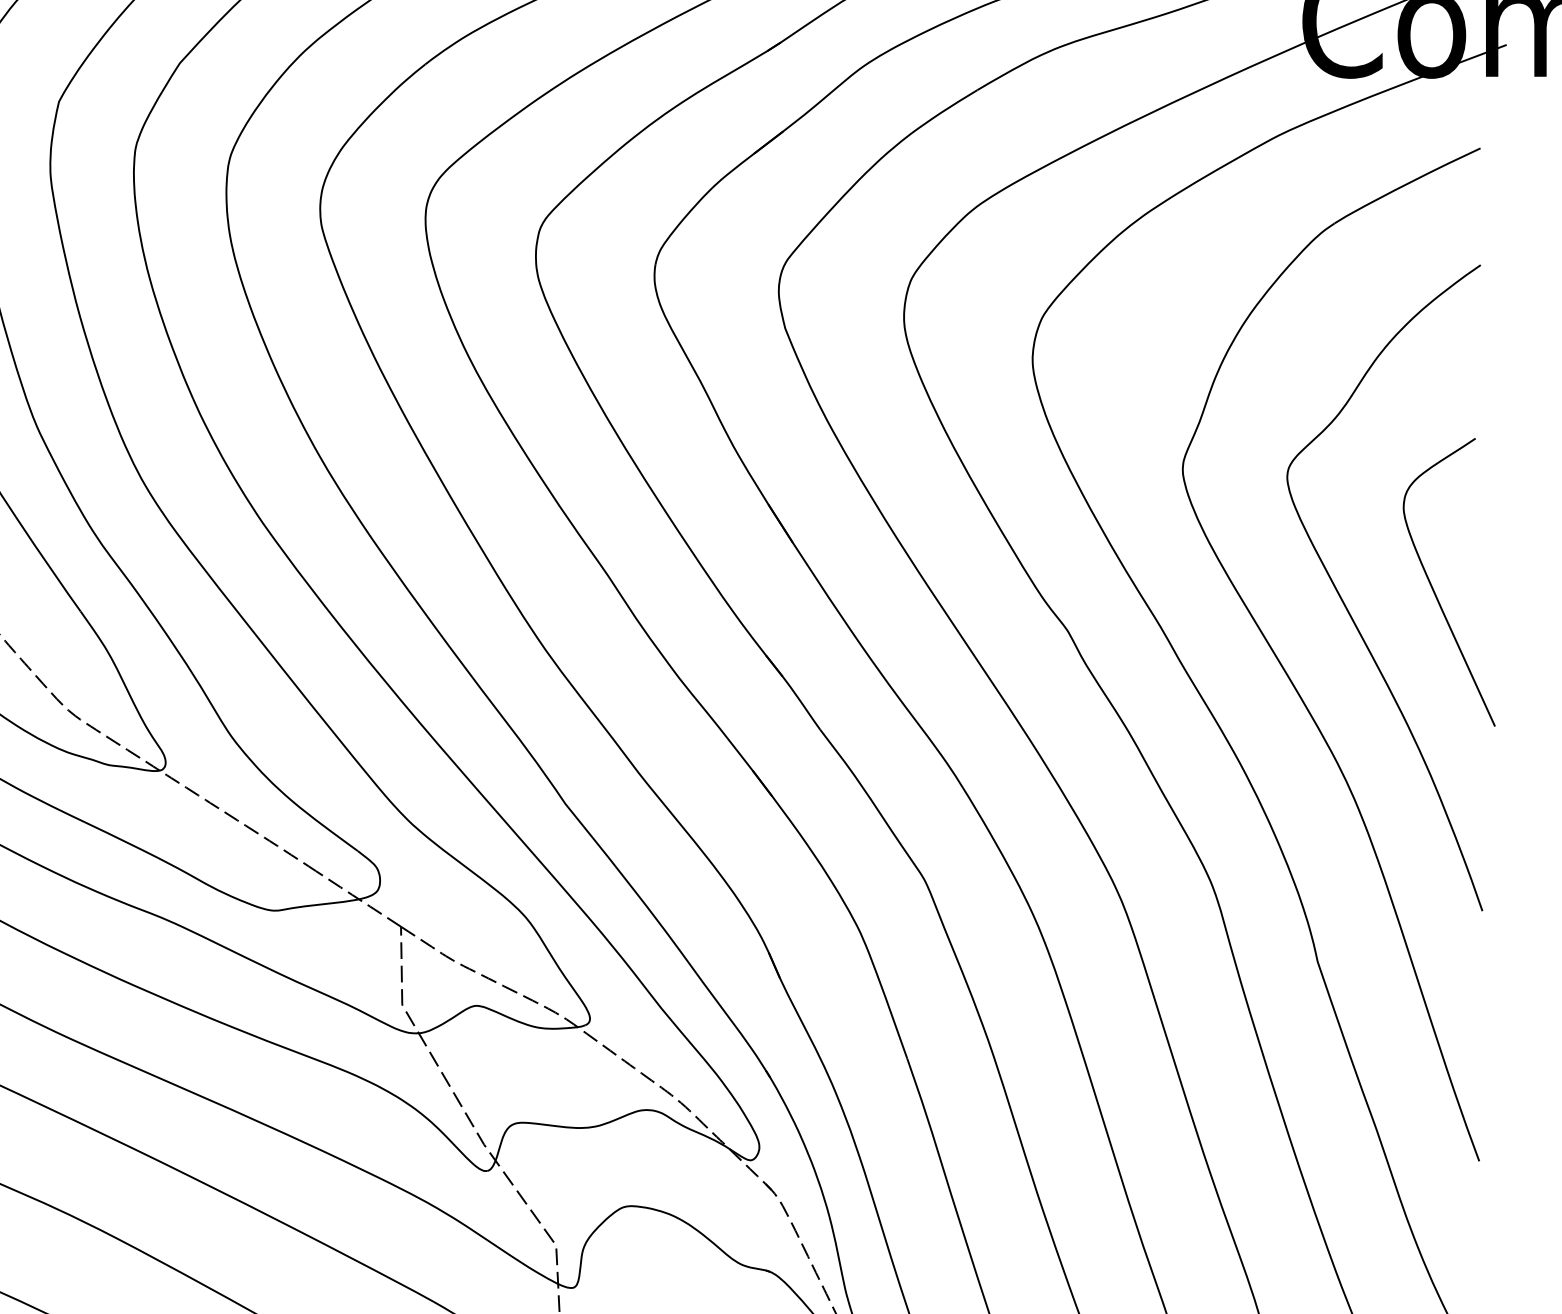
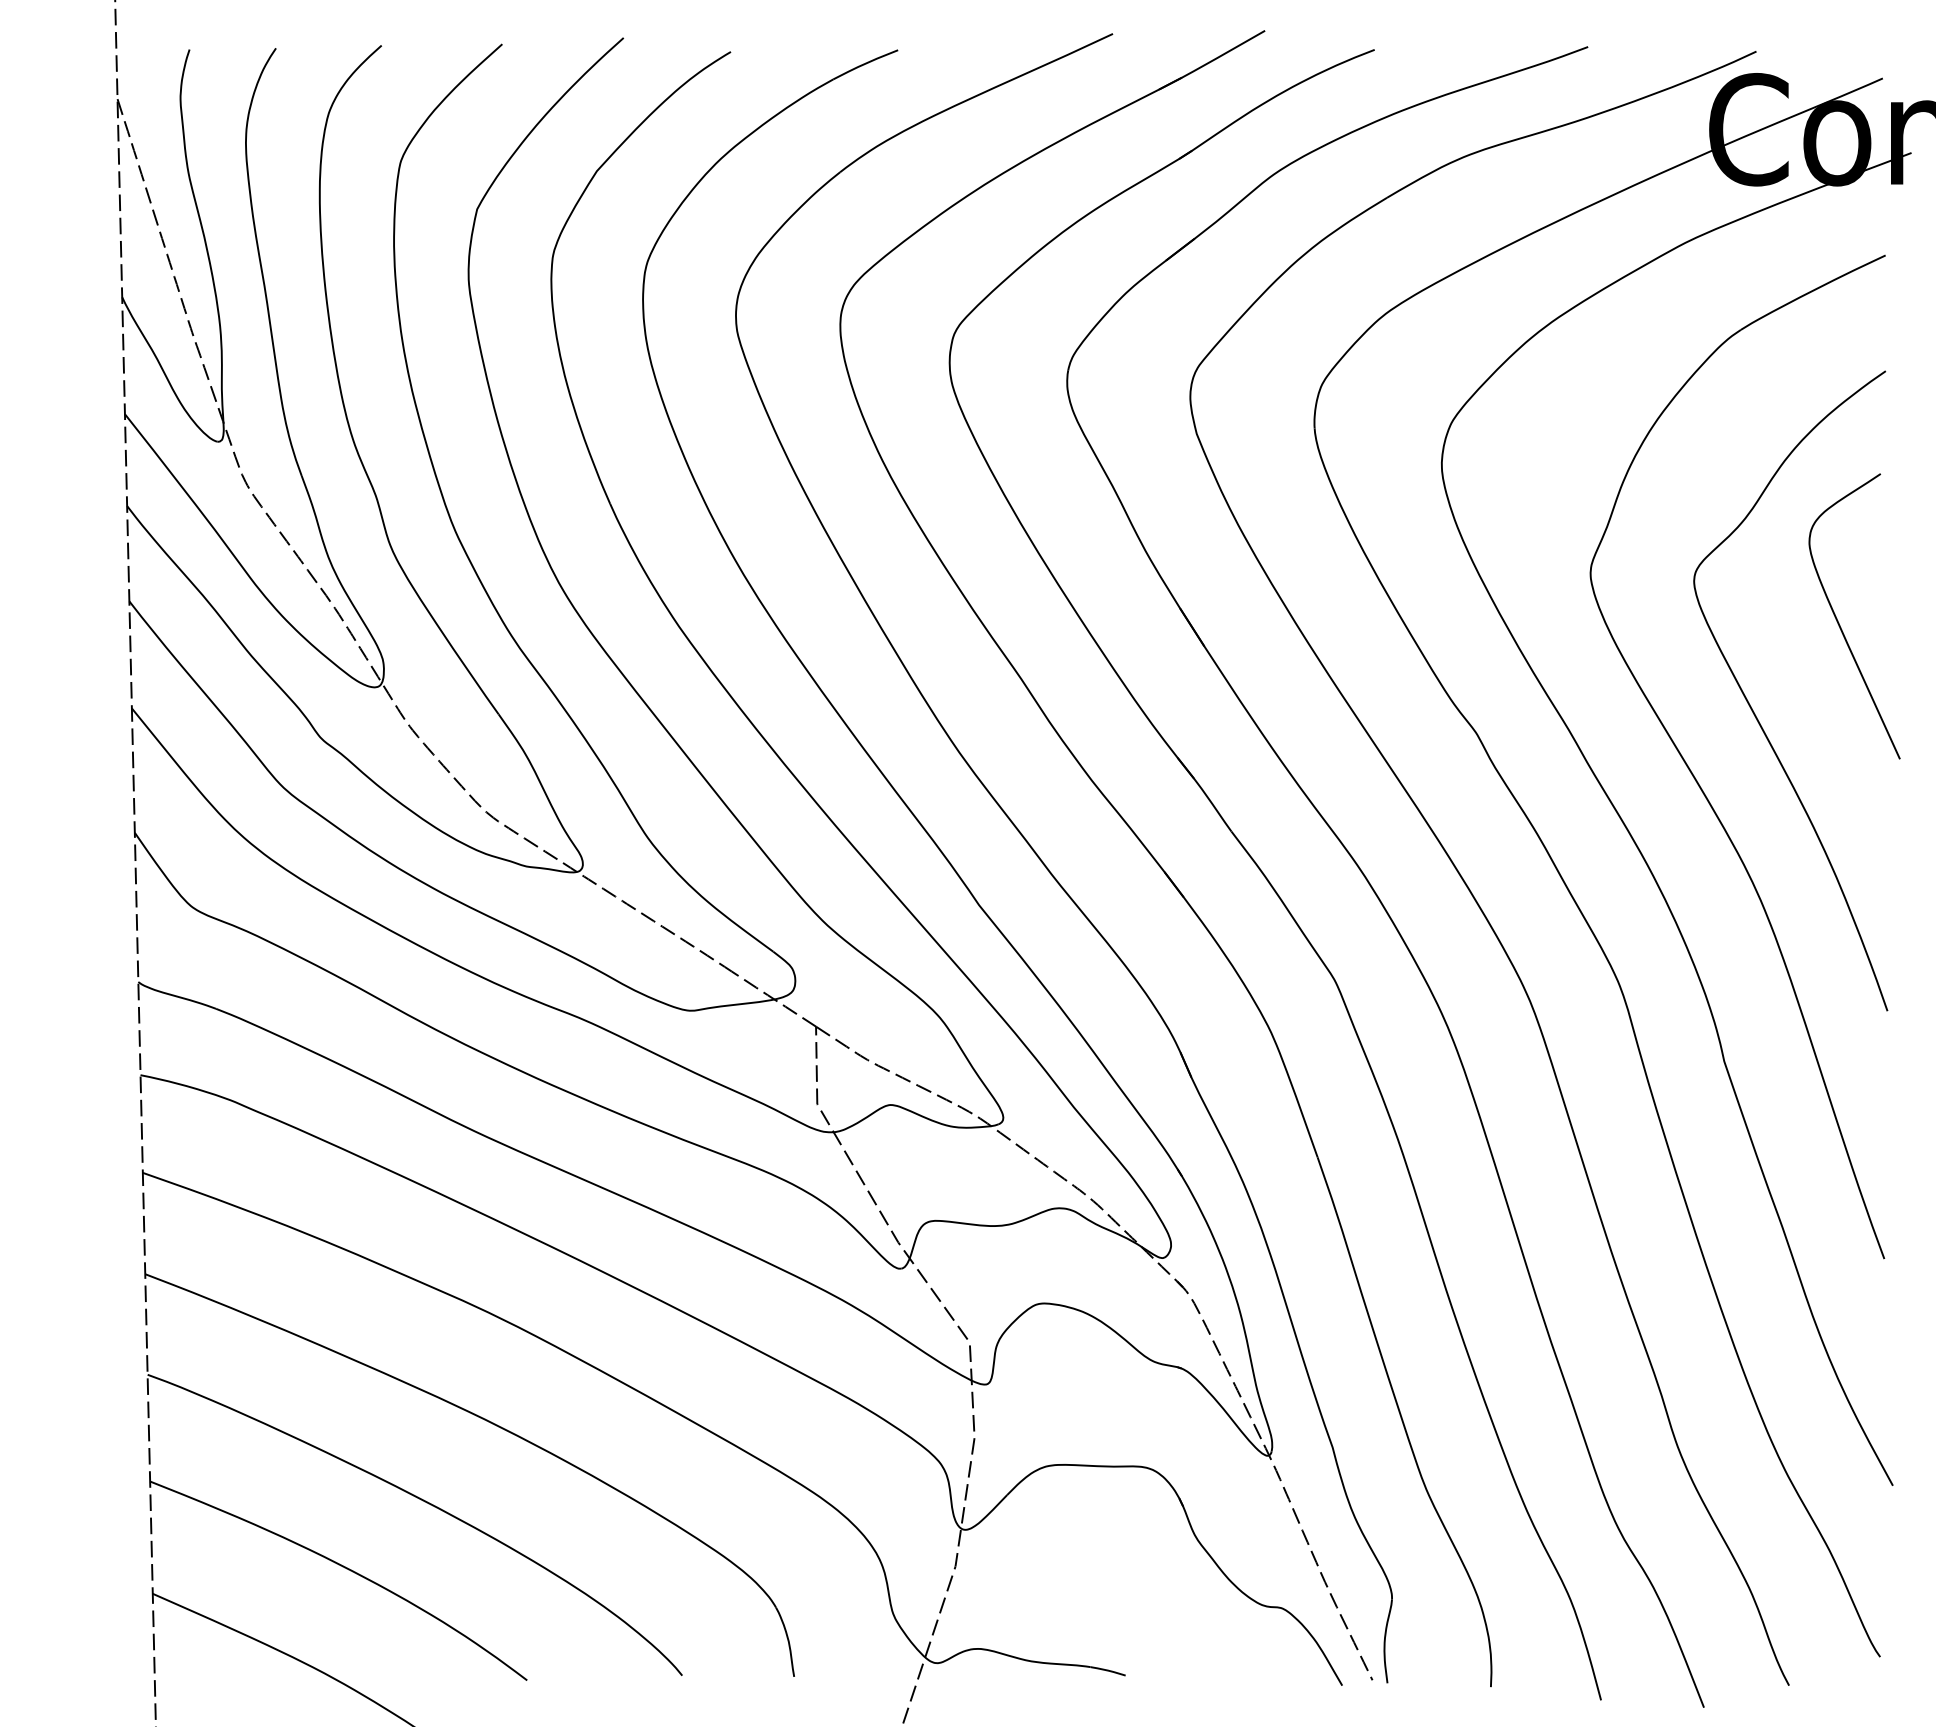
curve: (1432, 586) -> (1838, 620), moved

